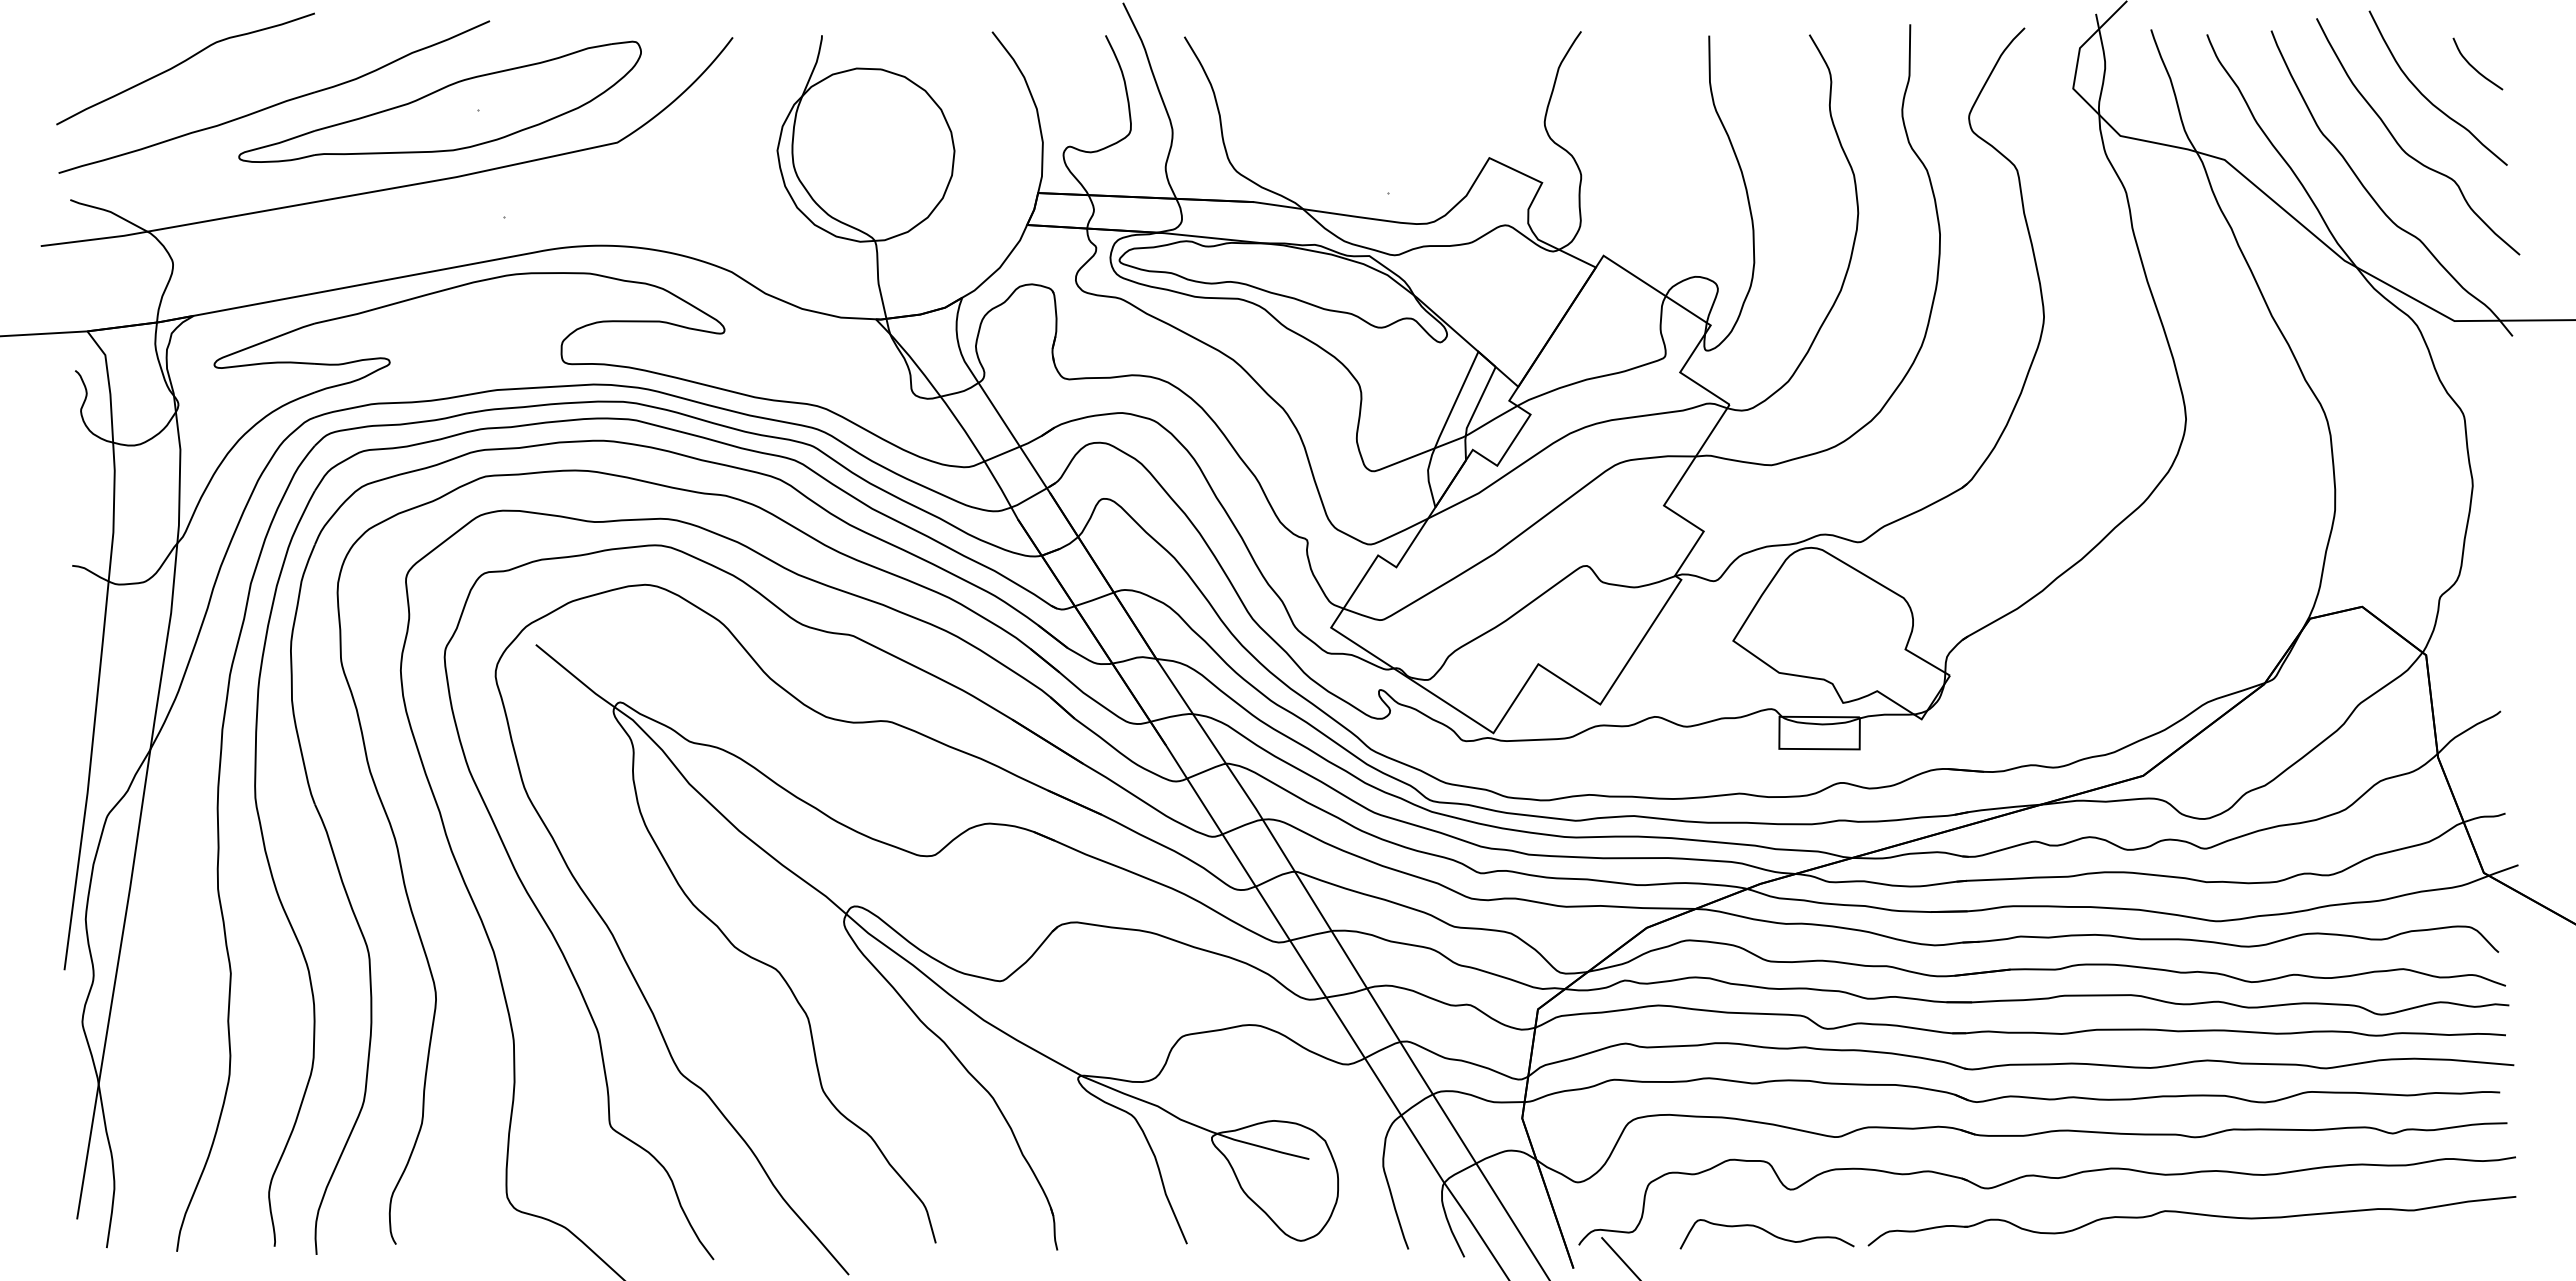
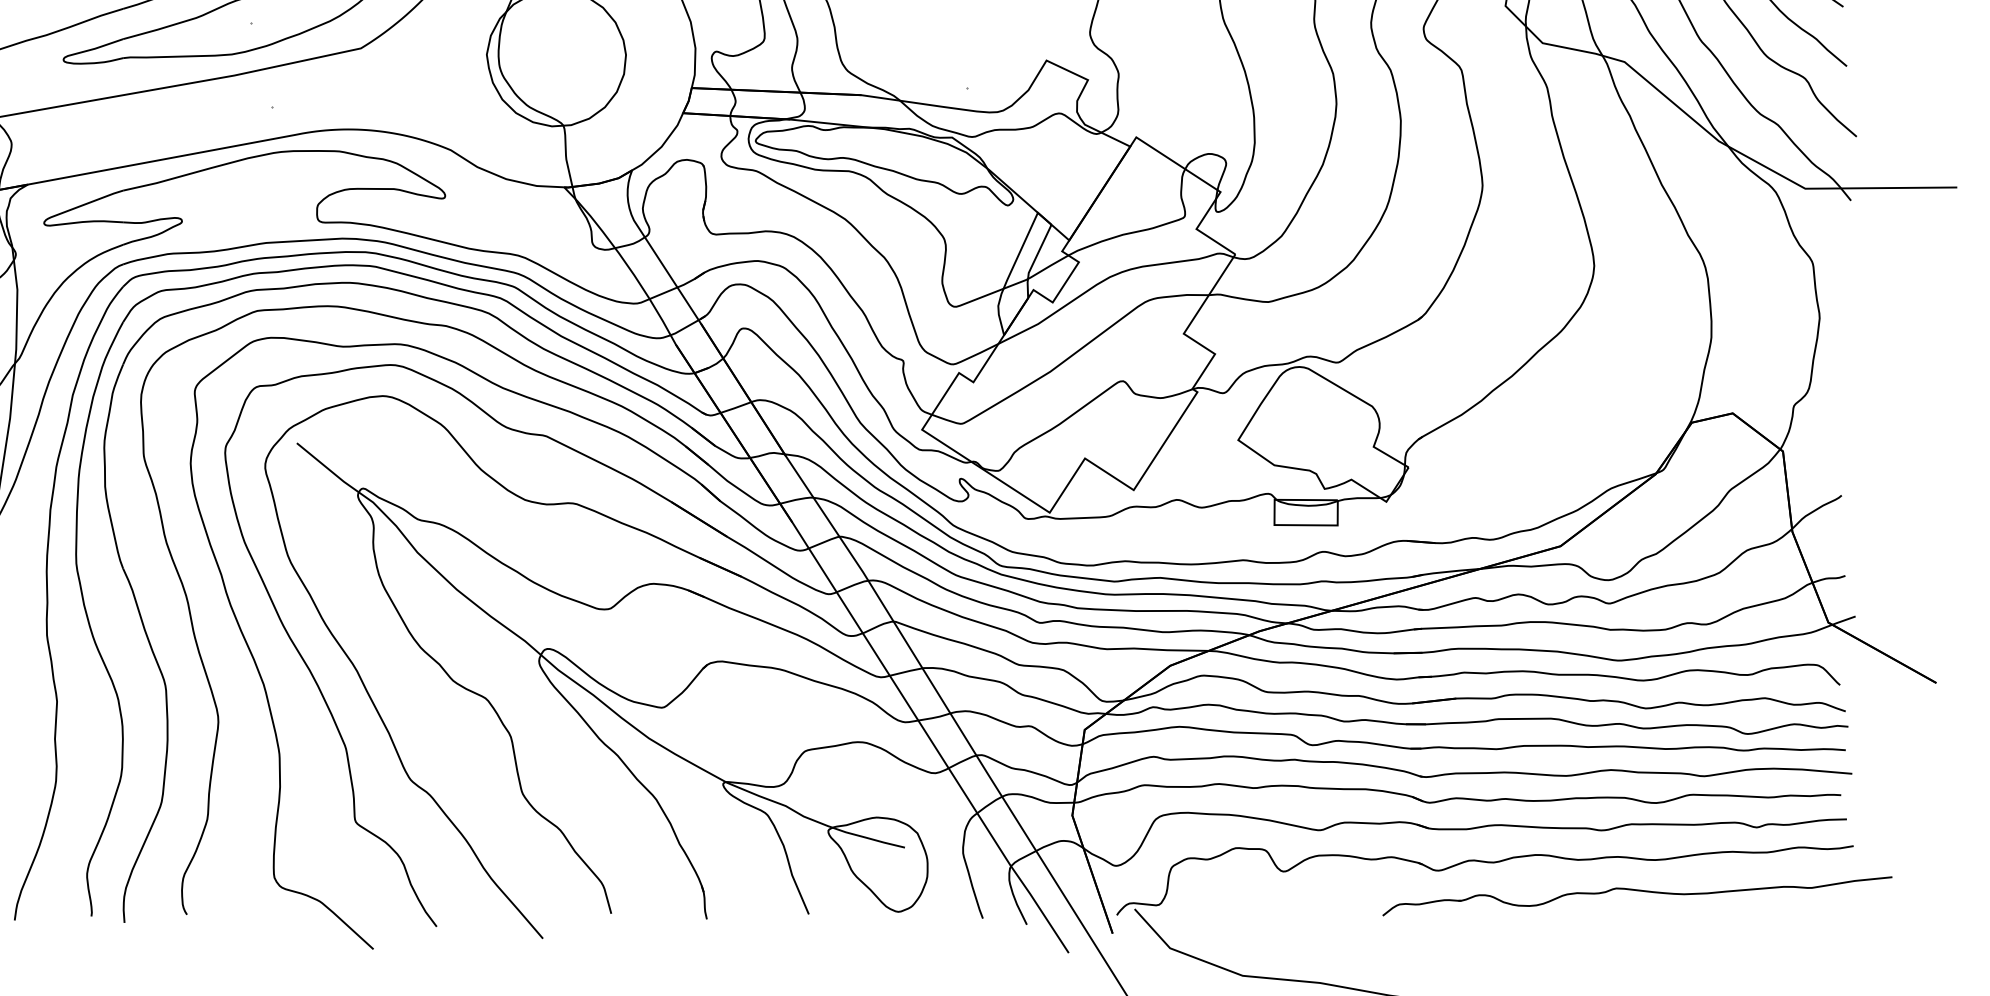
part: (2191, 1214) -> (1637, 891), moved
curve: (1766, 1232) -> (1264, 905), removed

